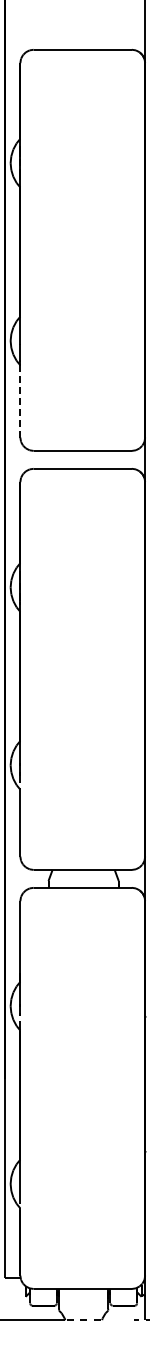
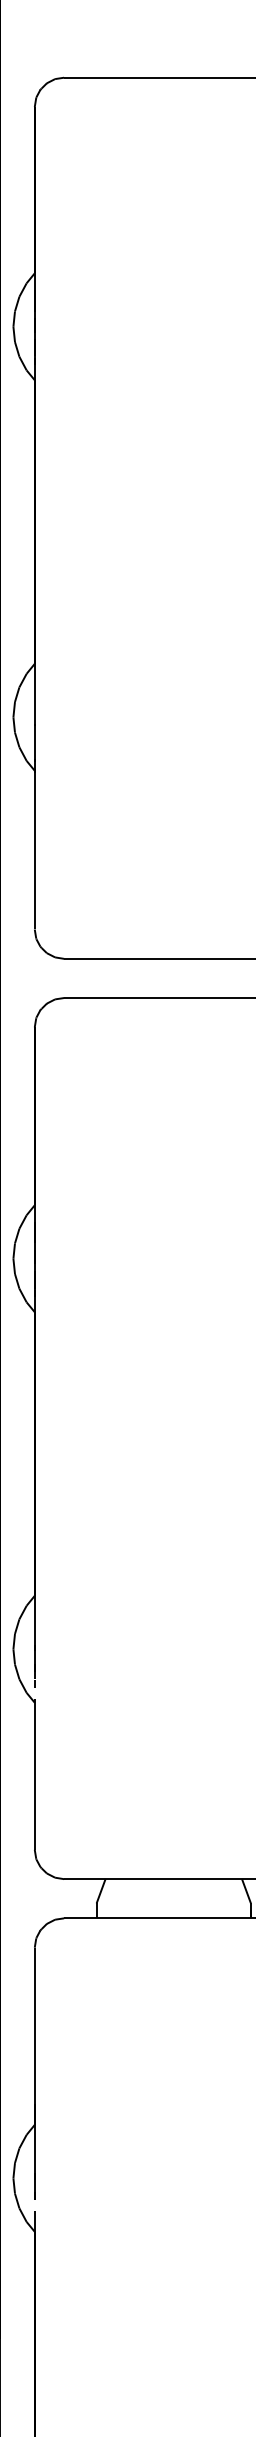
line: (20, 400) -> (35, 848), dashed -> solid

